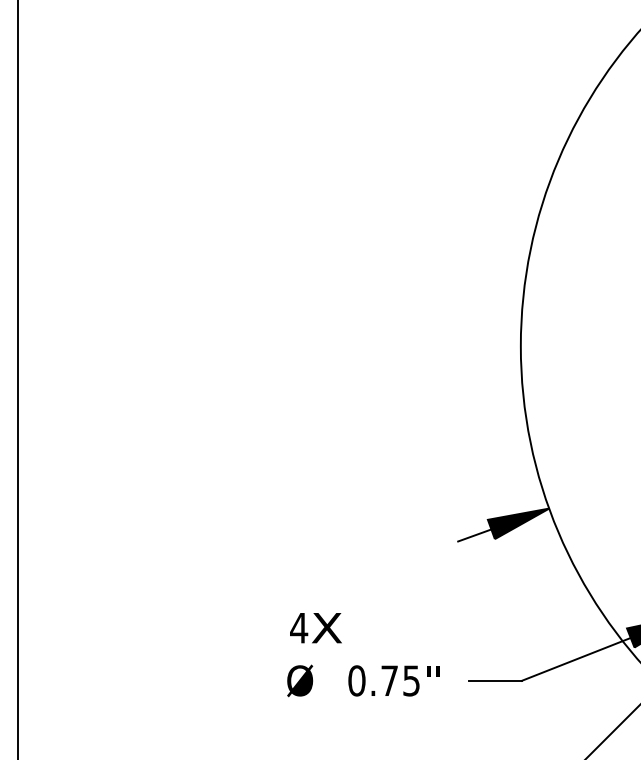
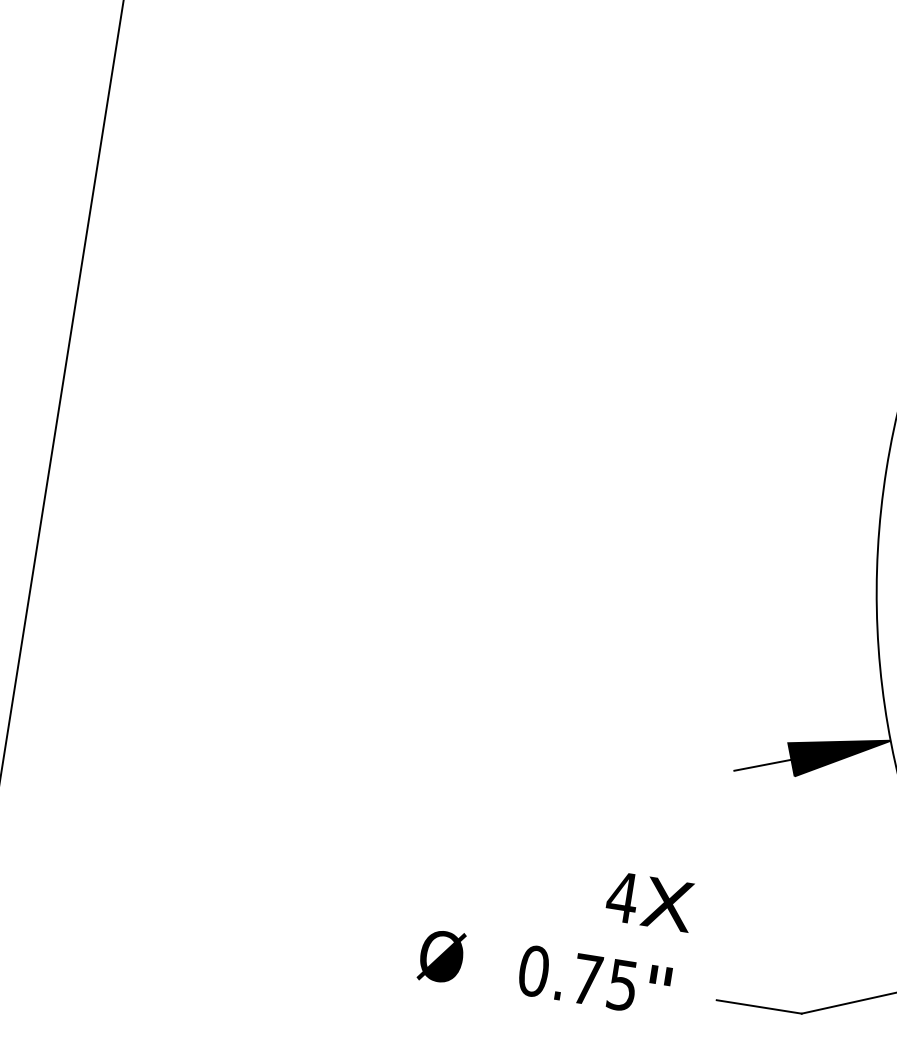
text: (315, 628) -> (649, 902), moved

